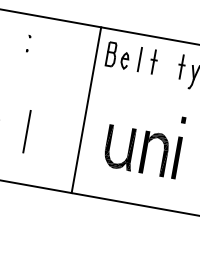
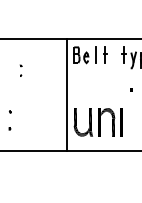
part: (27, 43) -> (20, 70), moved
line: (27, 131) -> (30, 115), removed
part: (141, 151) -> (97, 122), moved

